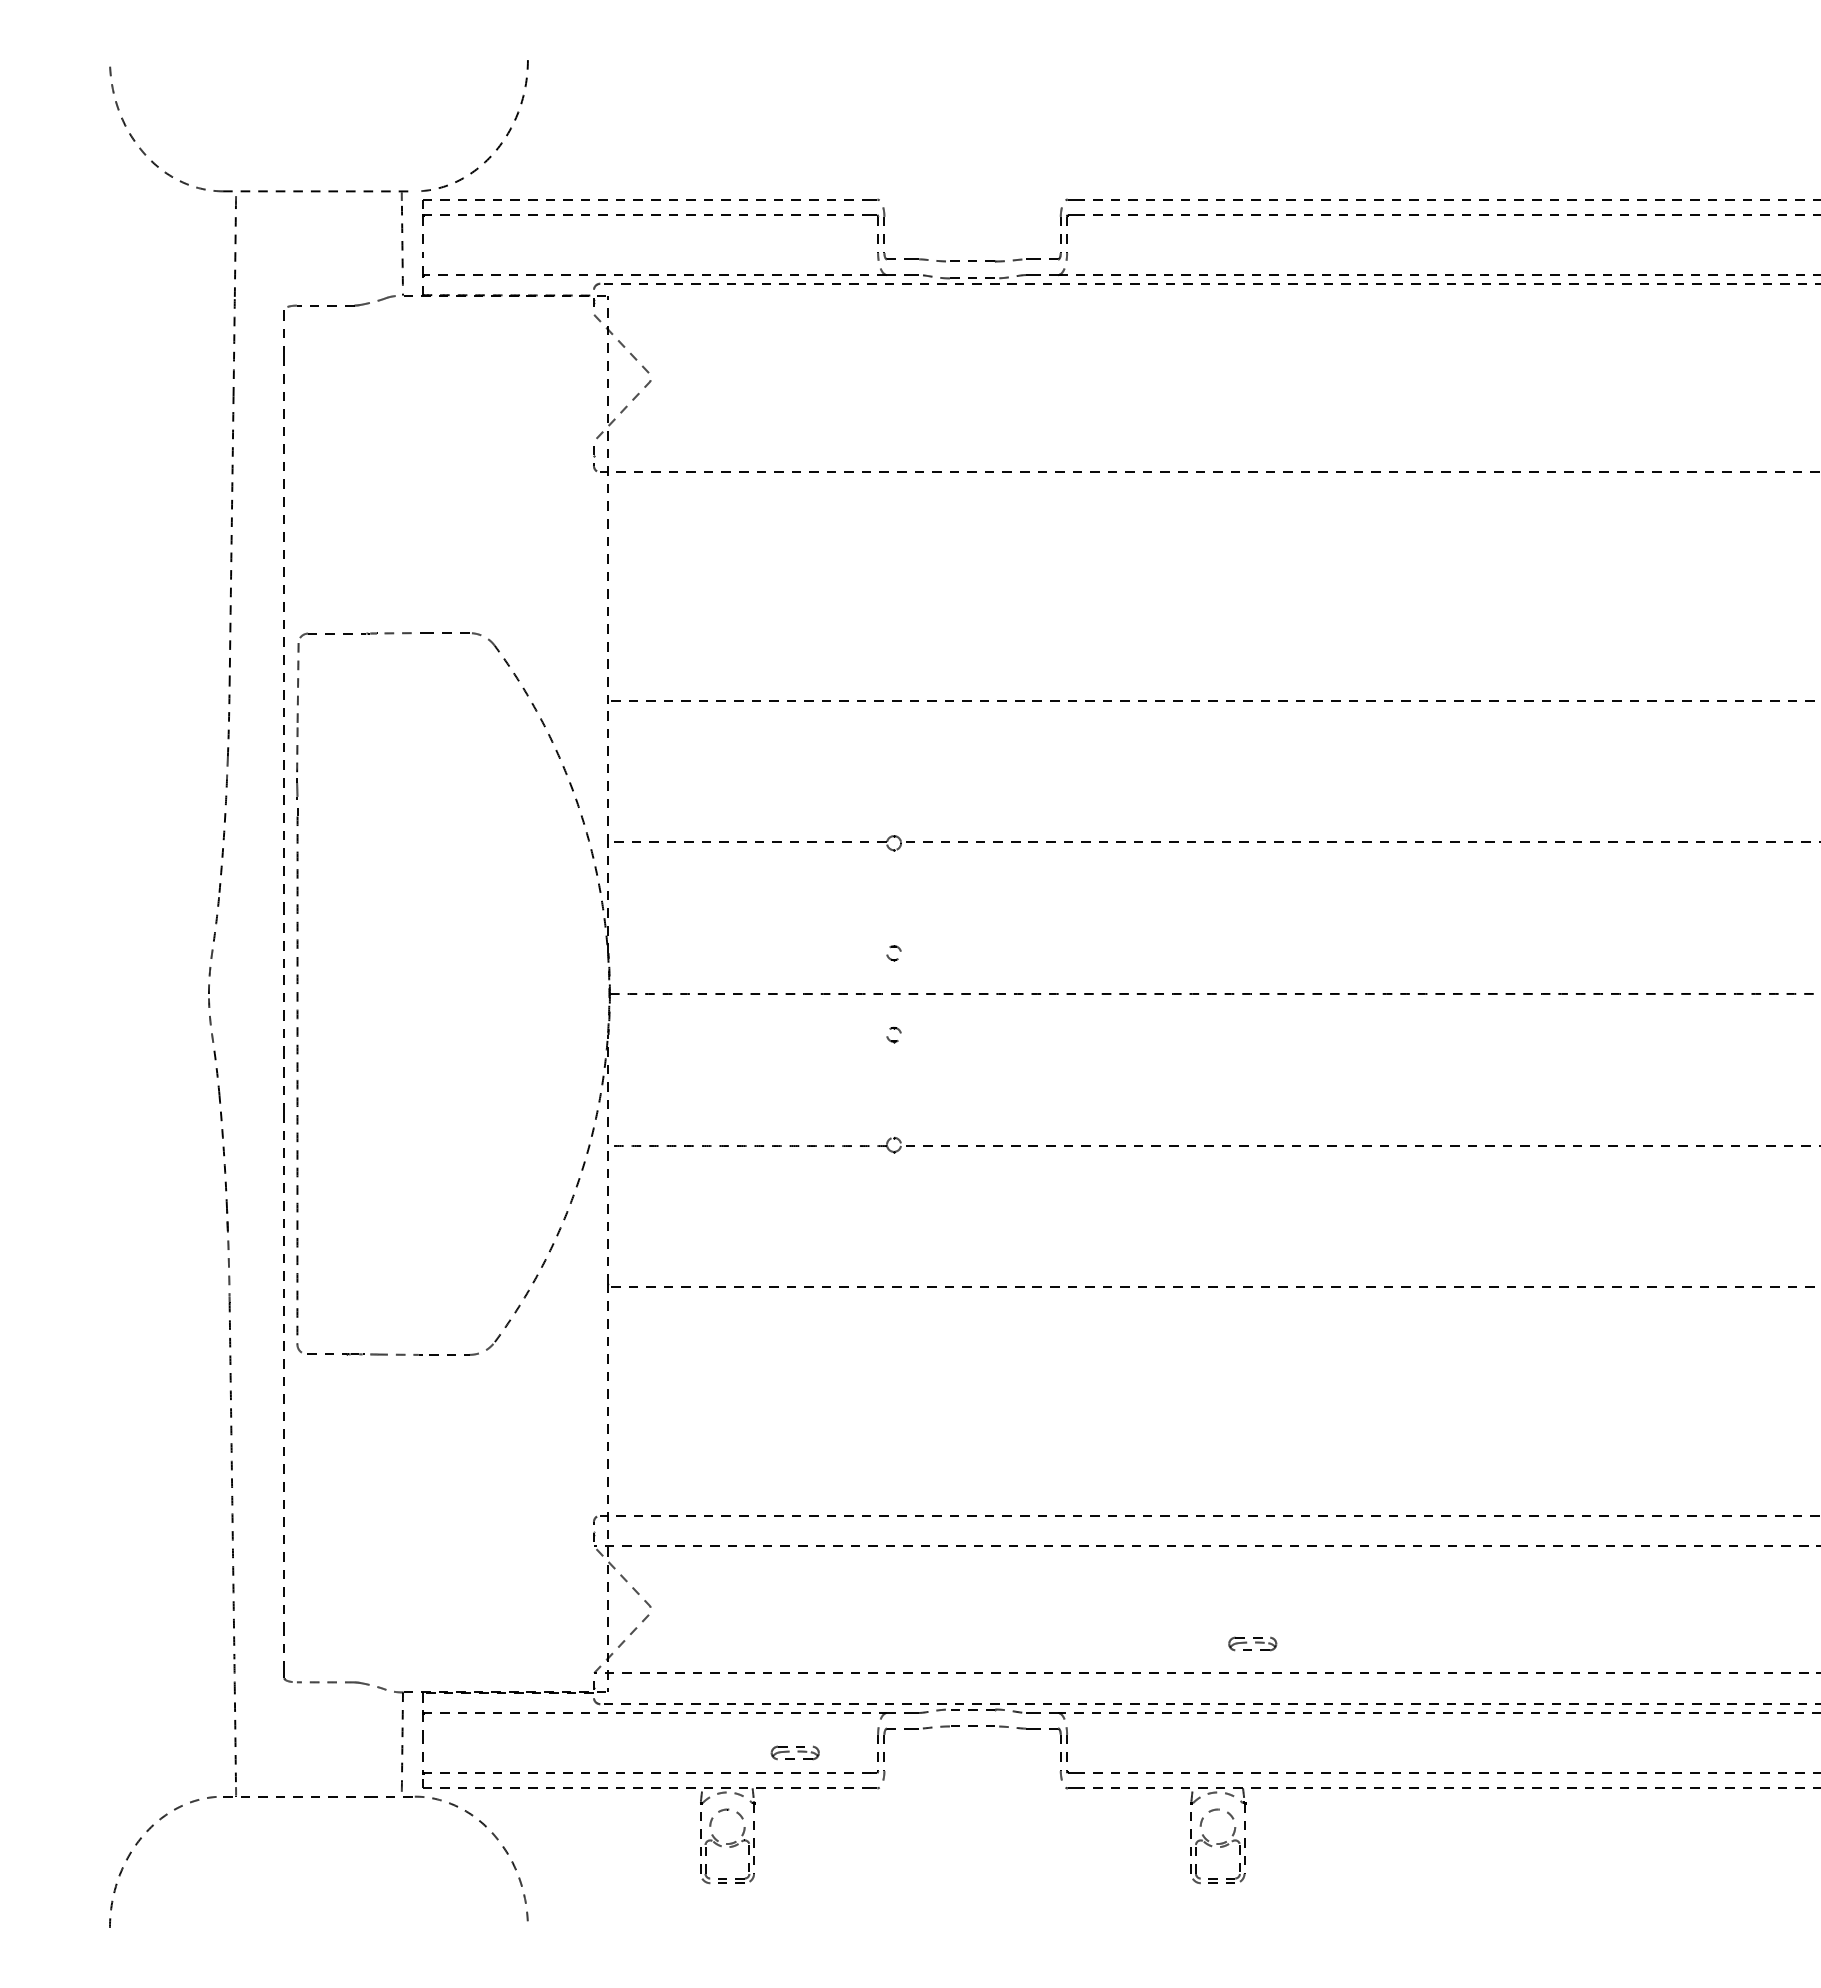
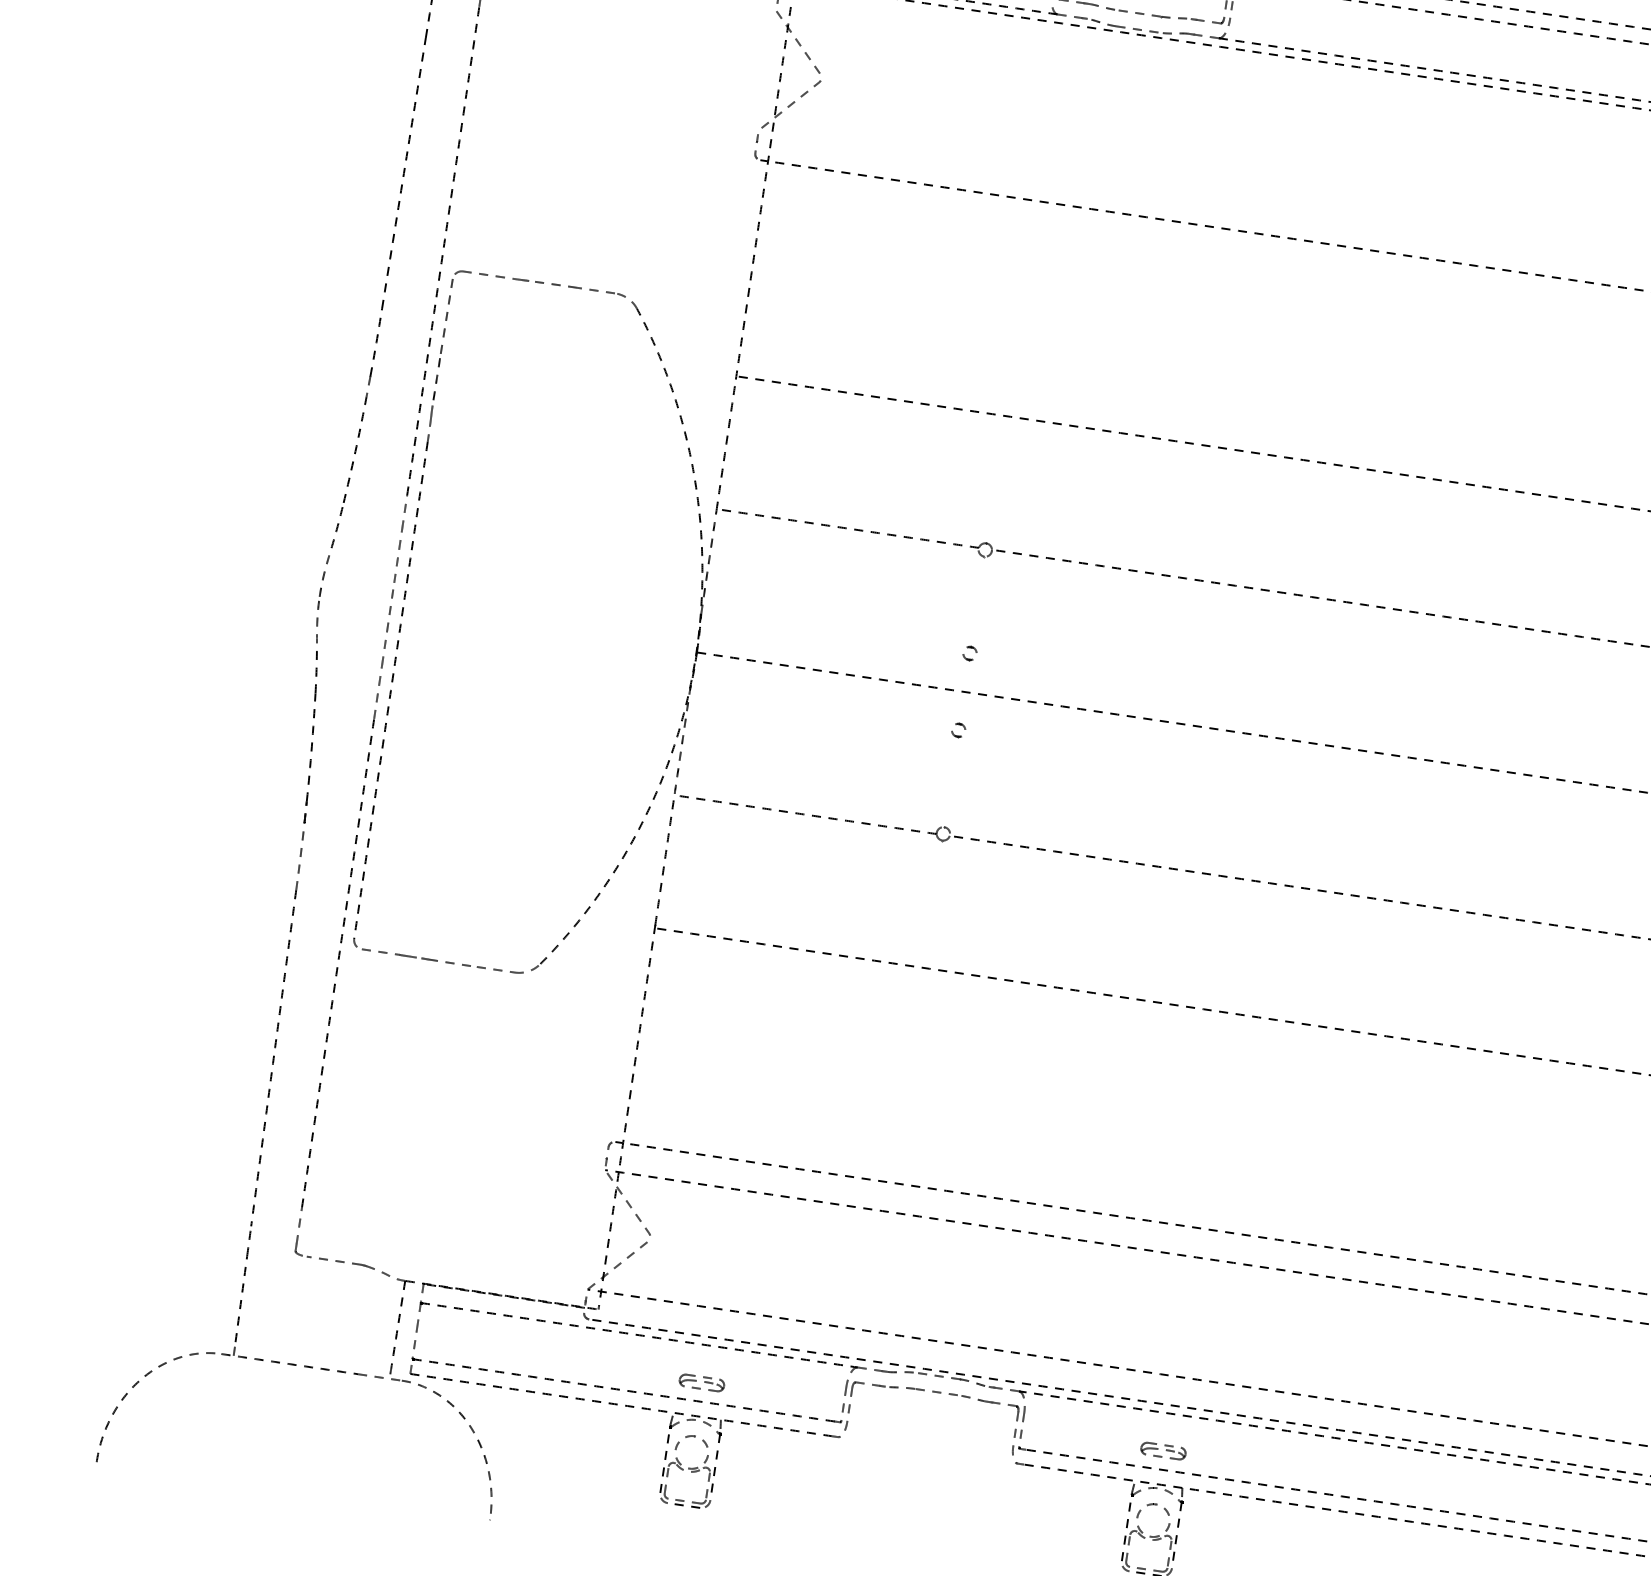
part: (1252, 1643) -> (1163, 1450), moved
part: (794, 1752) -> (701, 1382), moved

